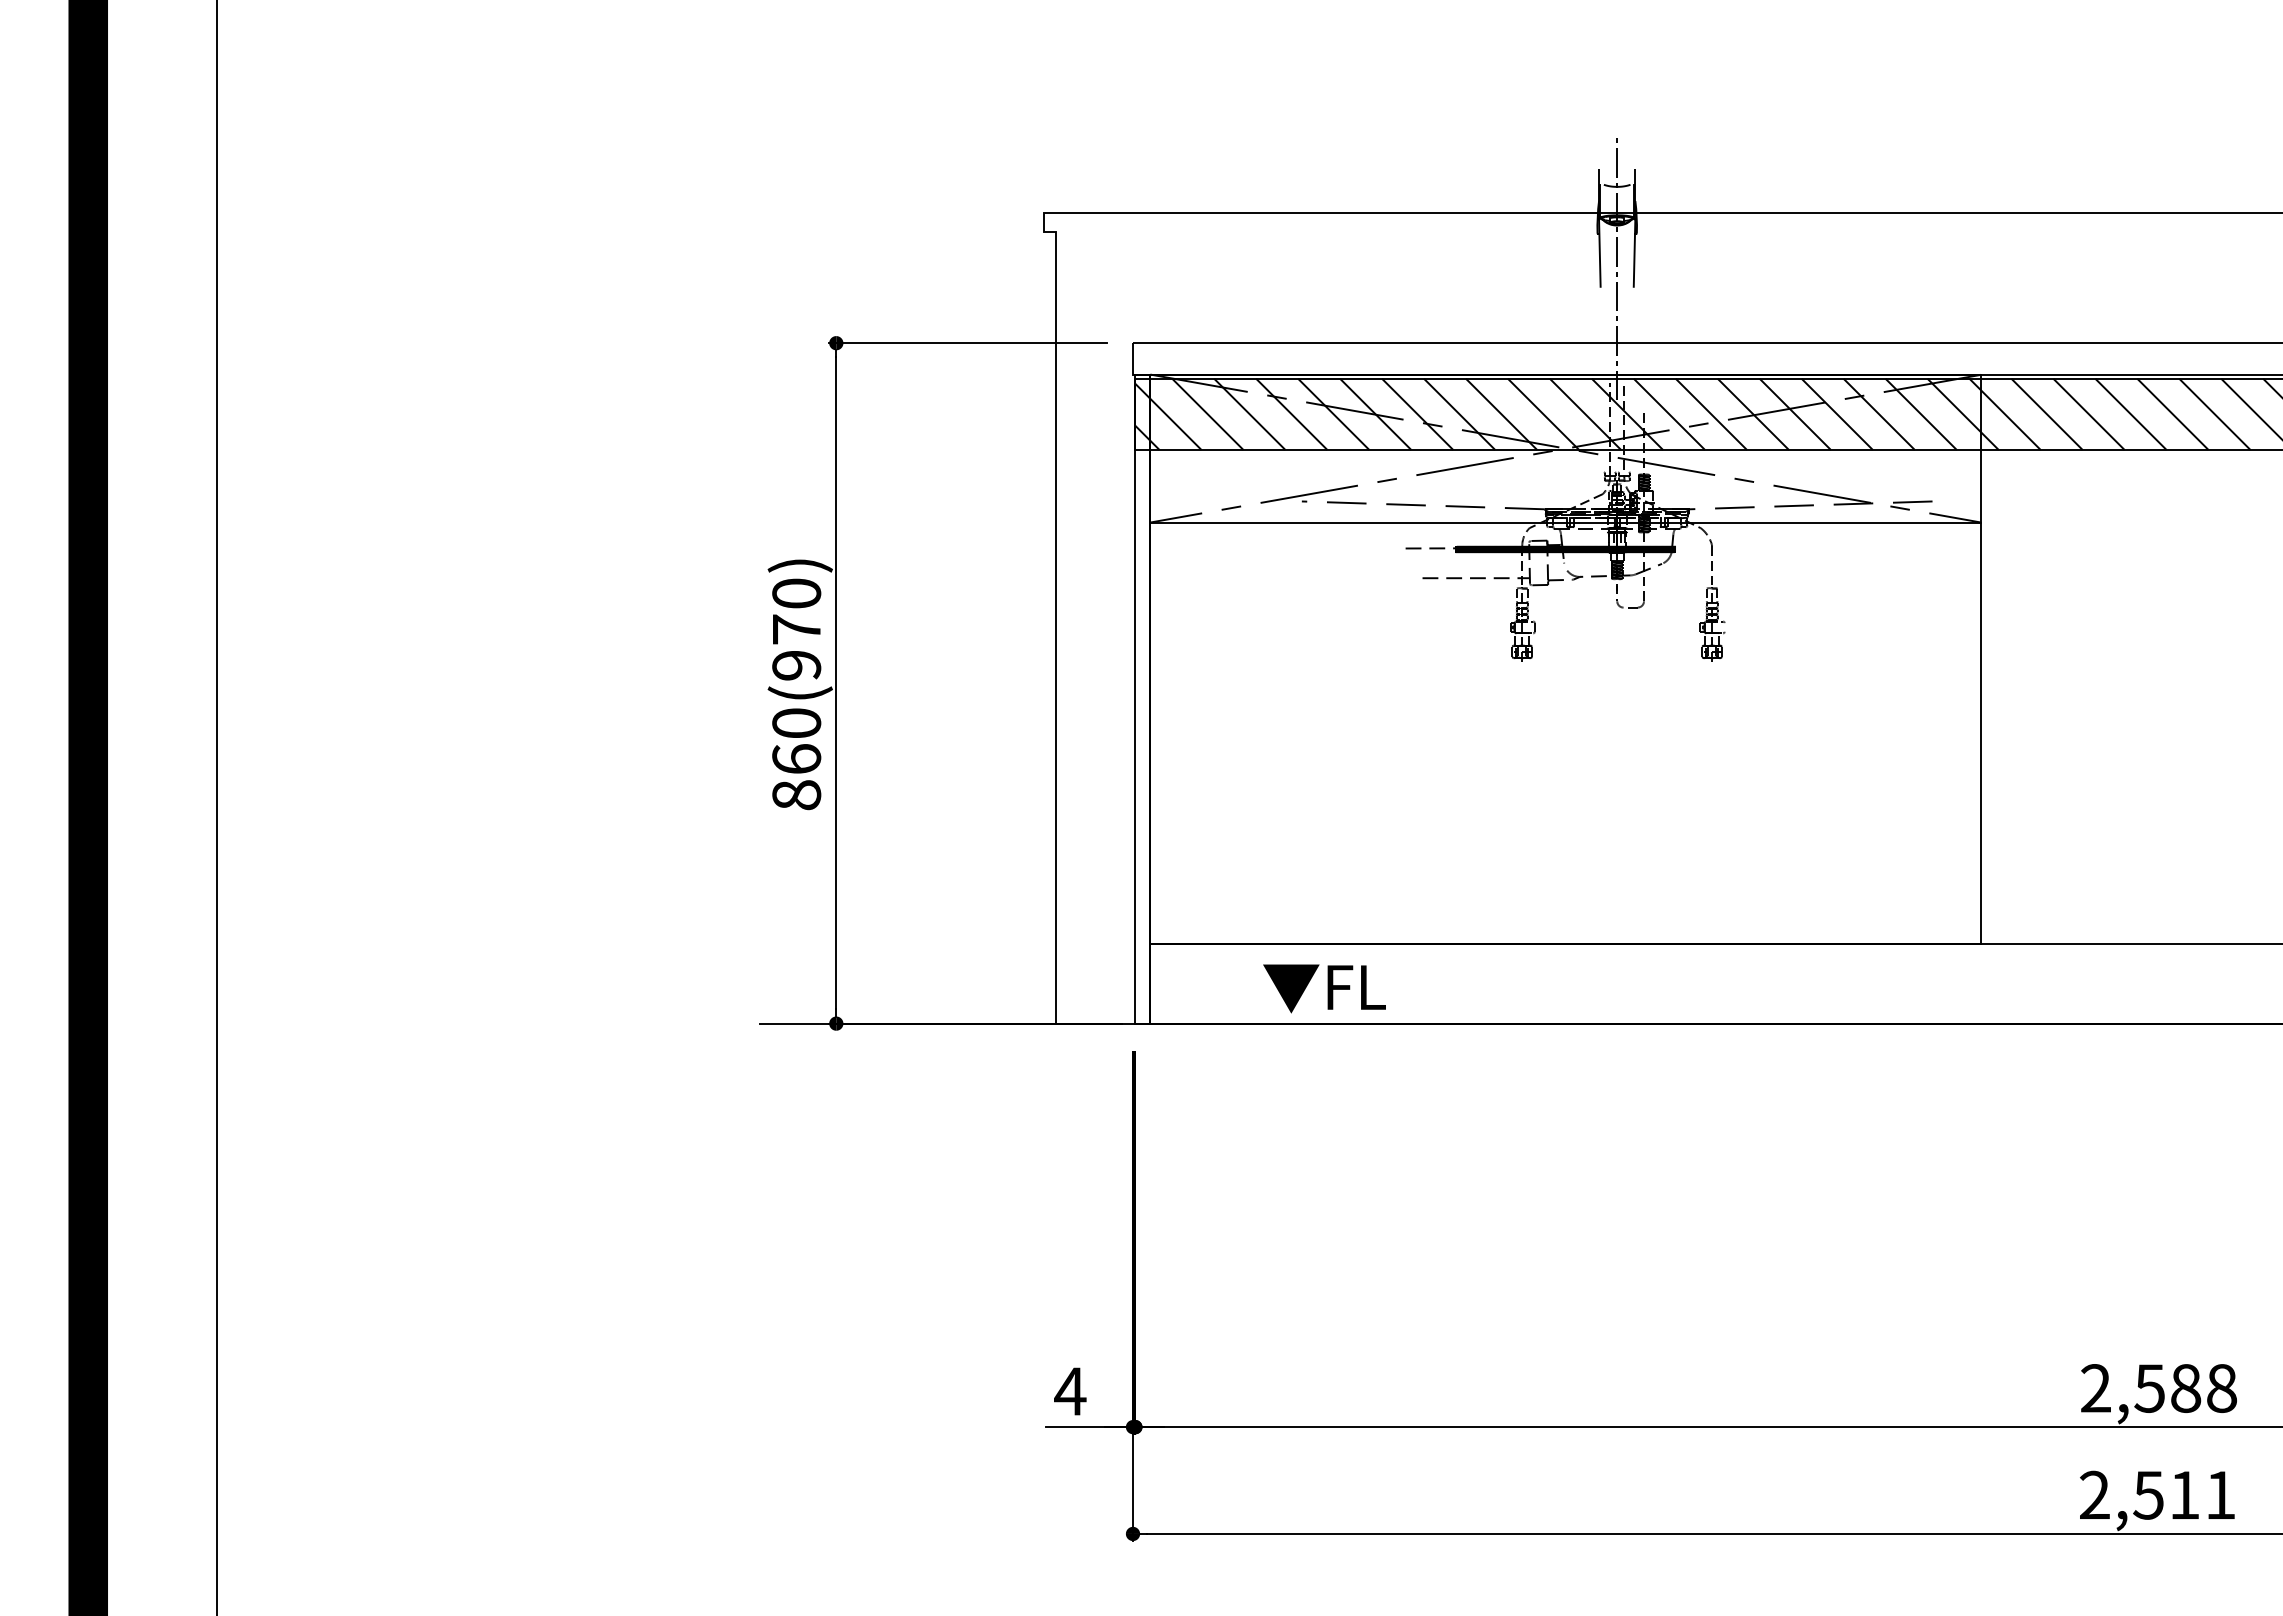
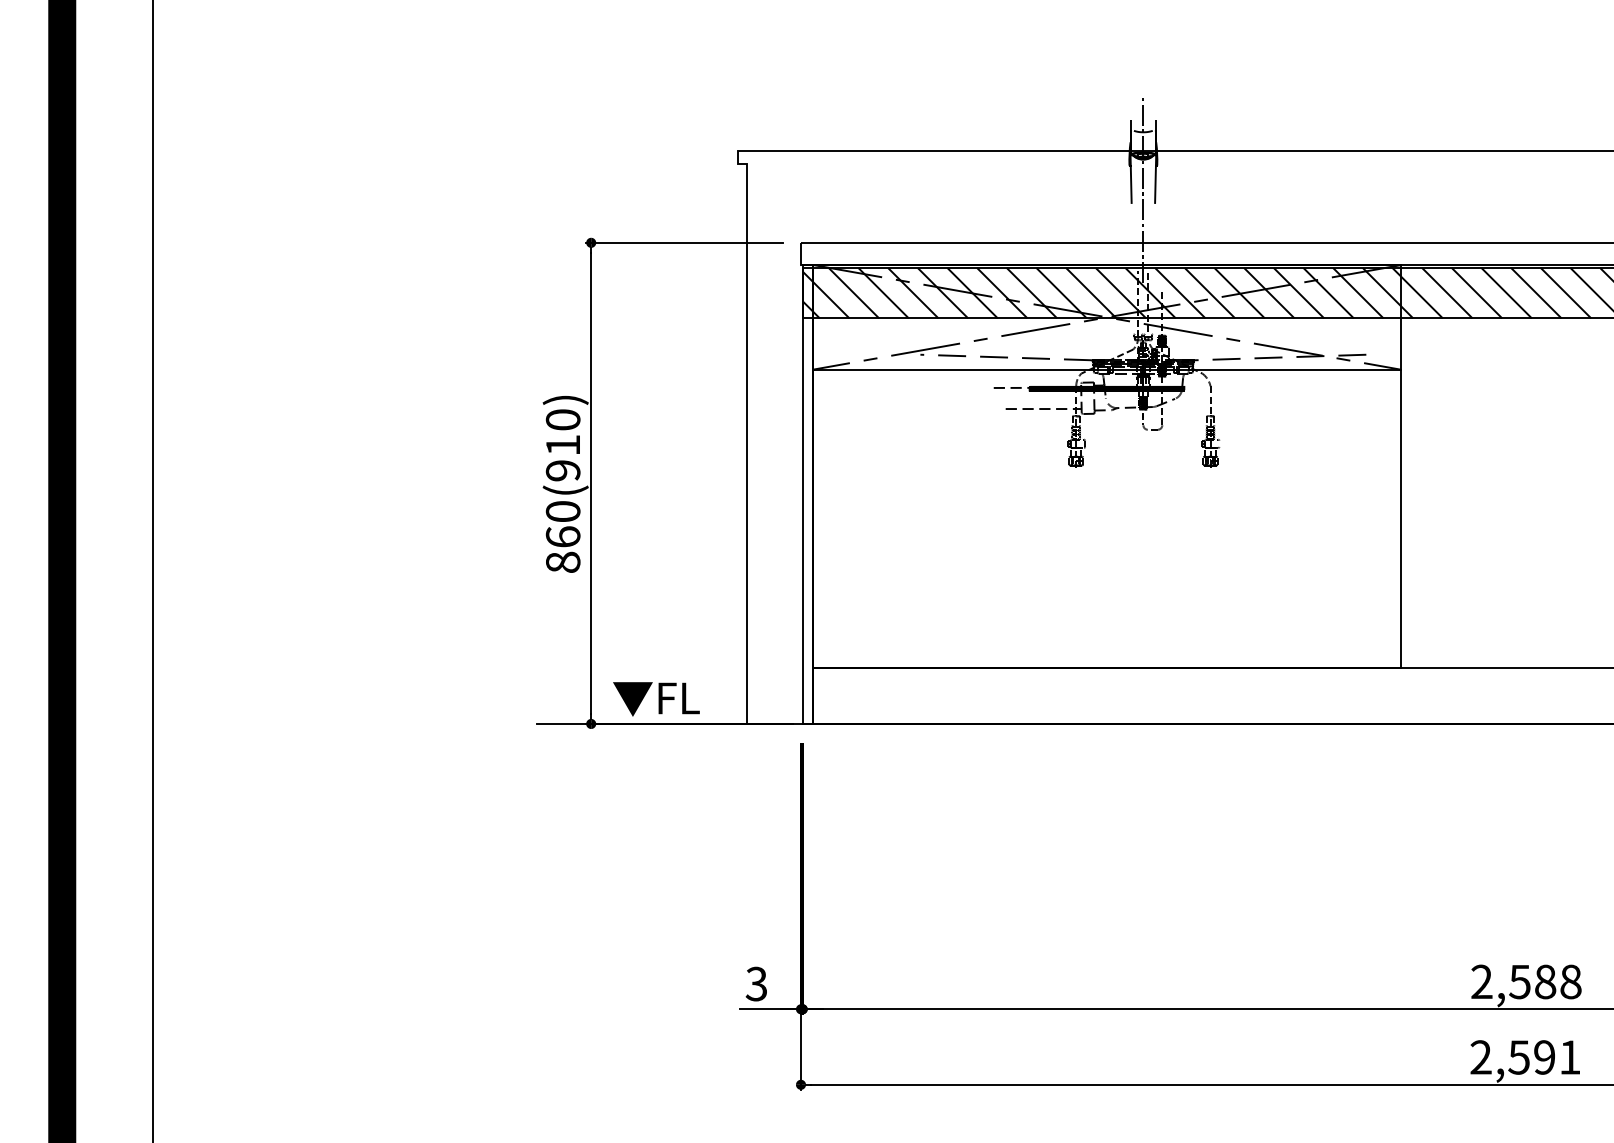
text: (796, 629) -> (563, 445), 860(970) -> 860(910)
text: (1324, 988) -> (656, 699), moved
text: (1070, 1391) -> (756, 984), 4 -> 3
text: (2184, 1494) -> (1544, 1056), 2,511 -> 2,591

